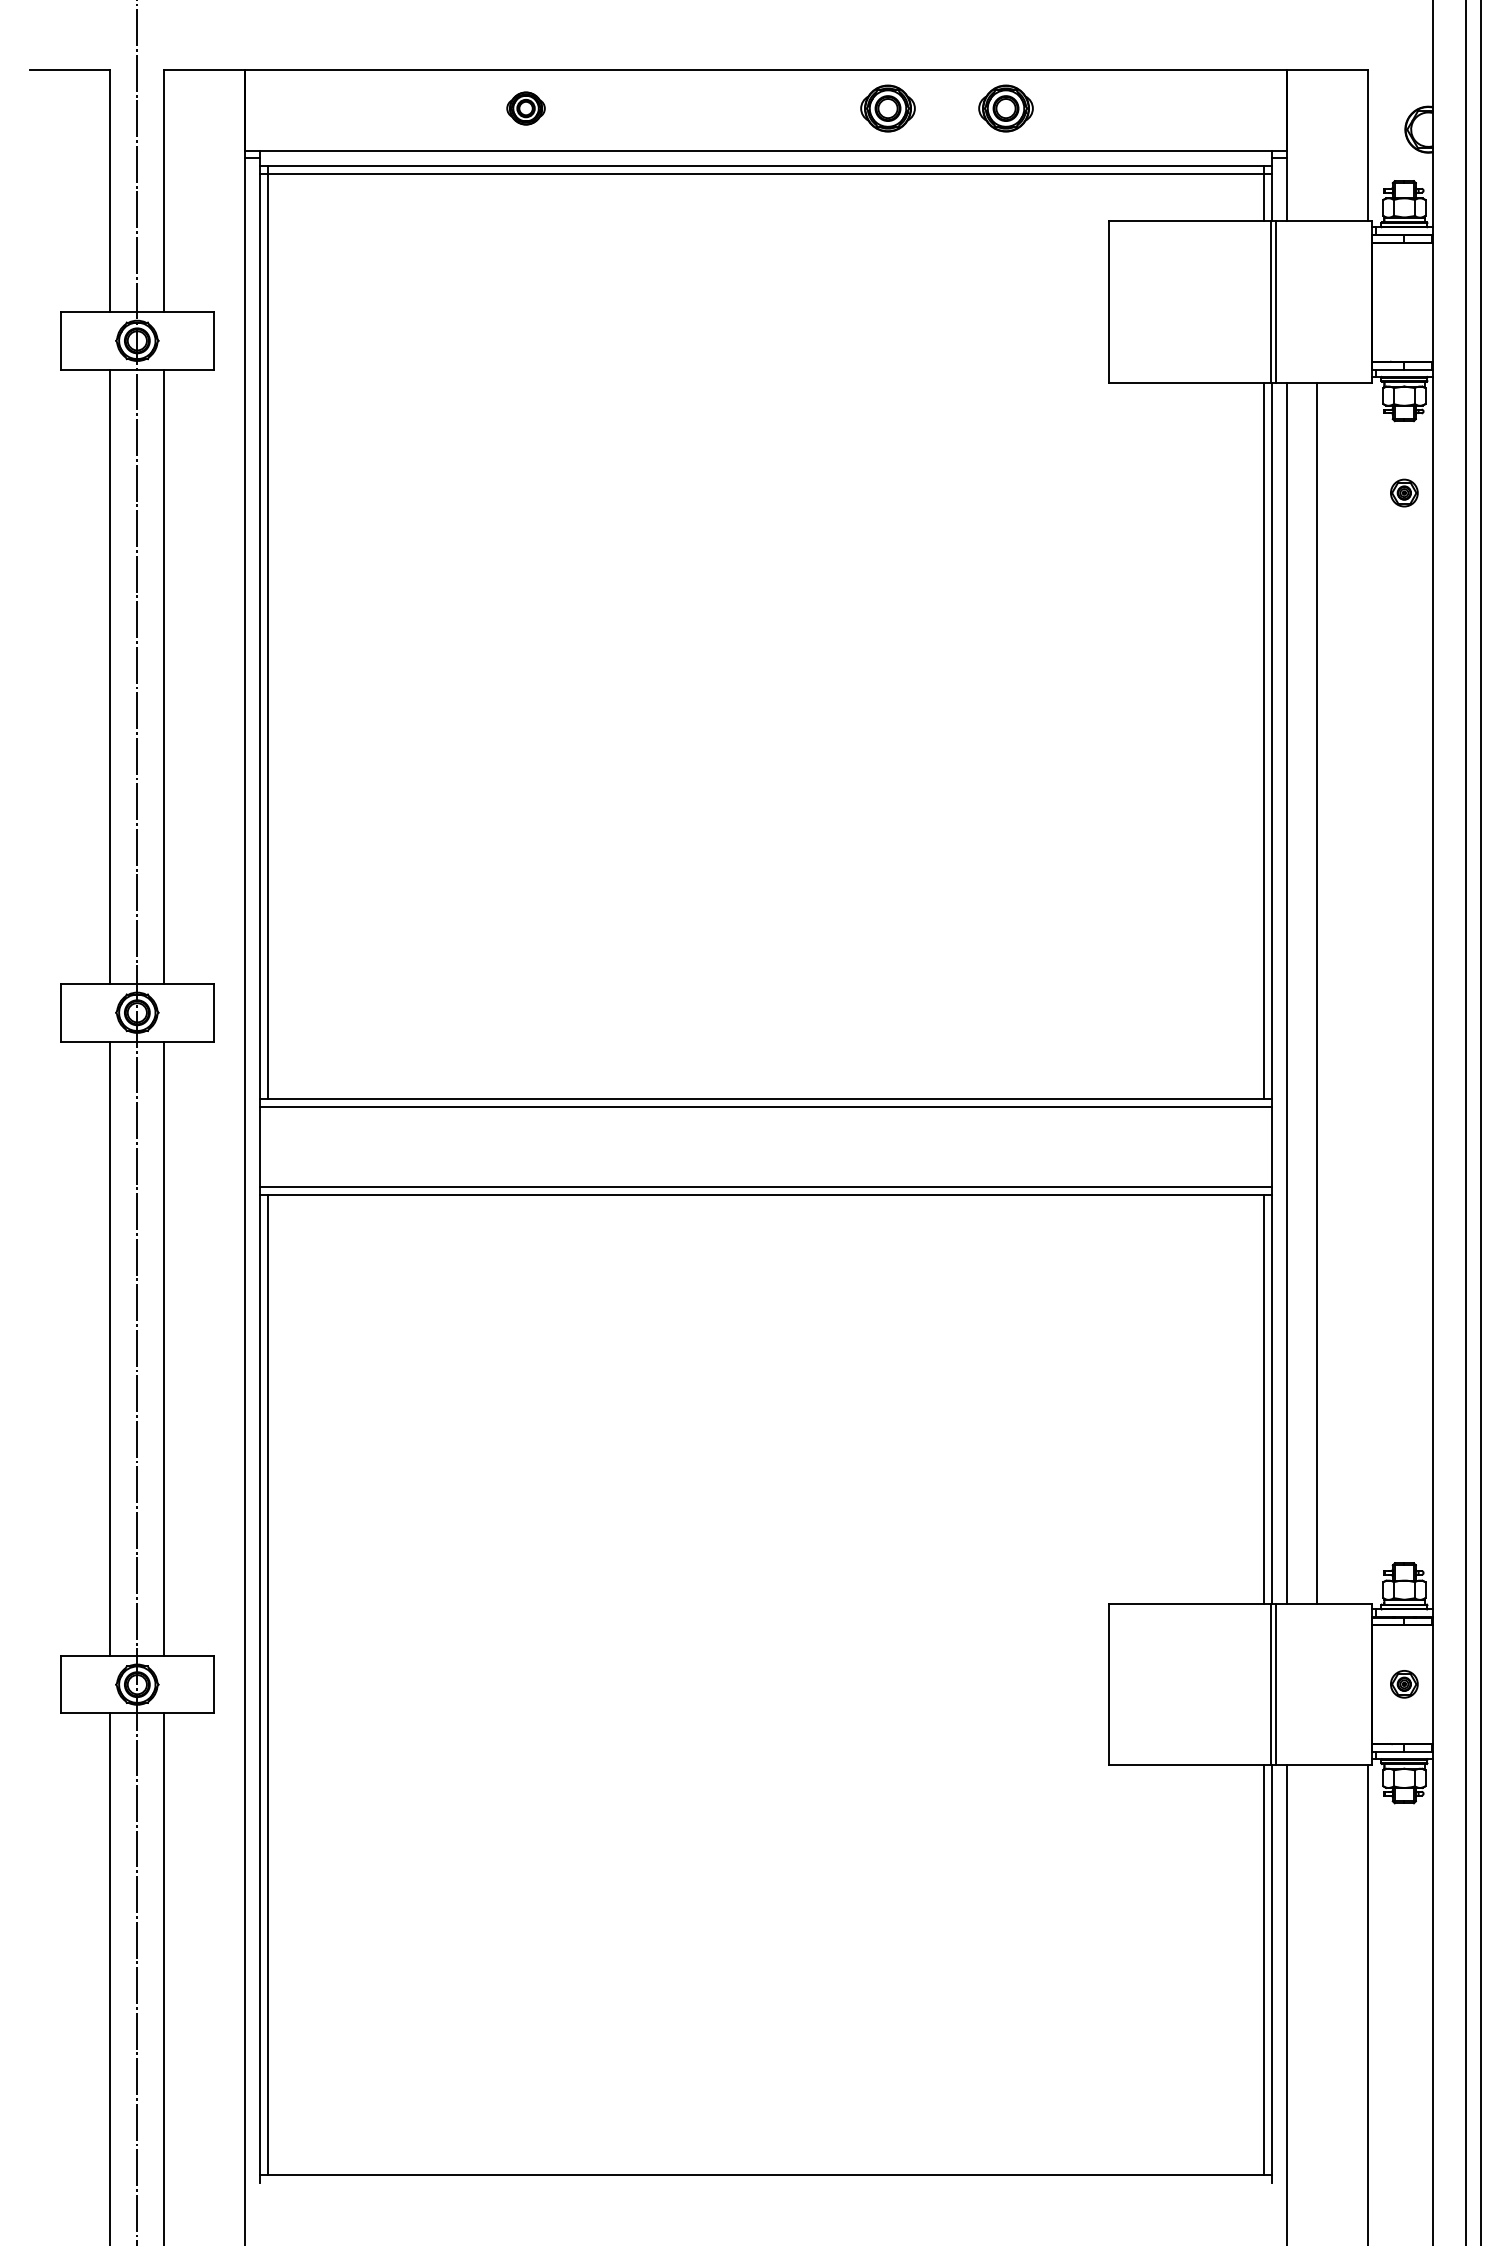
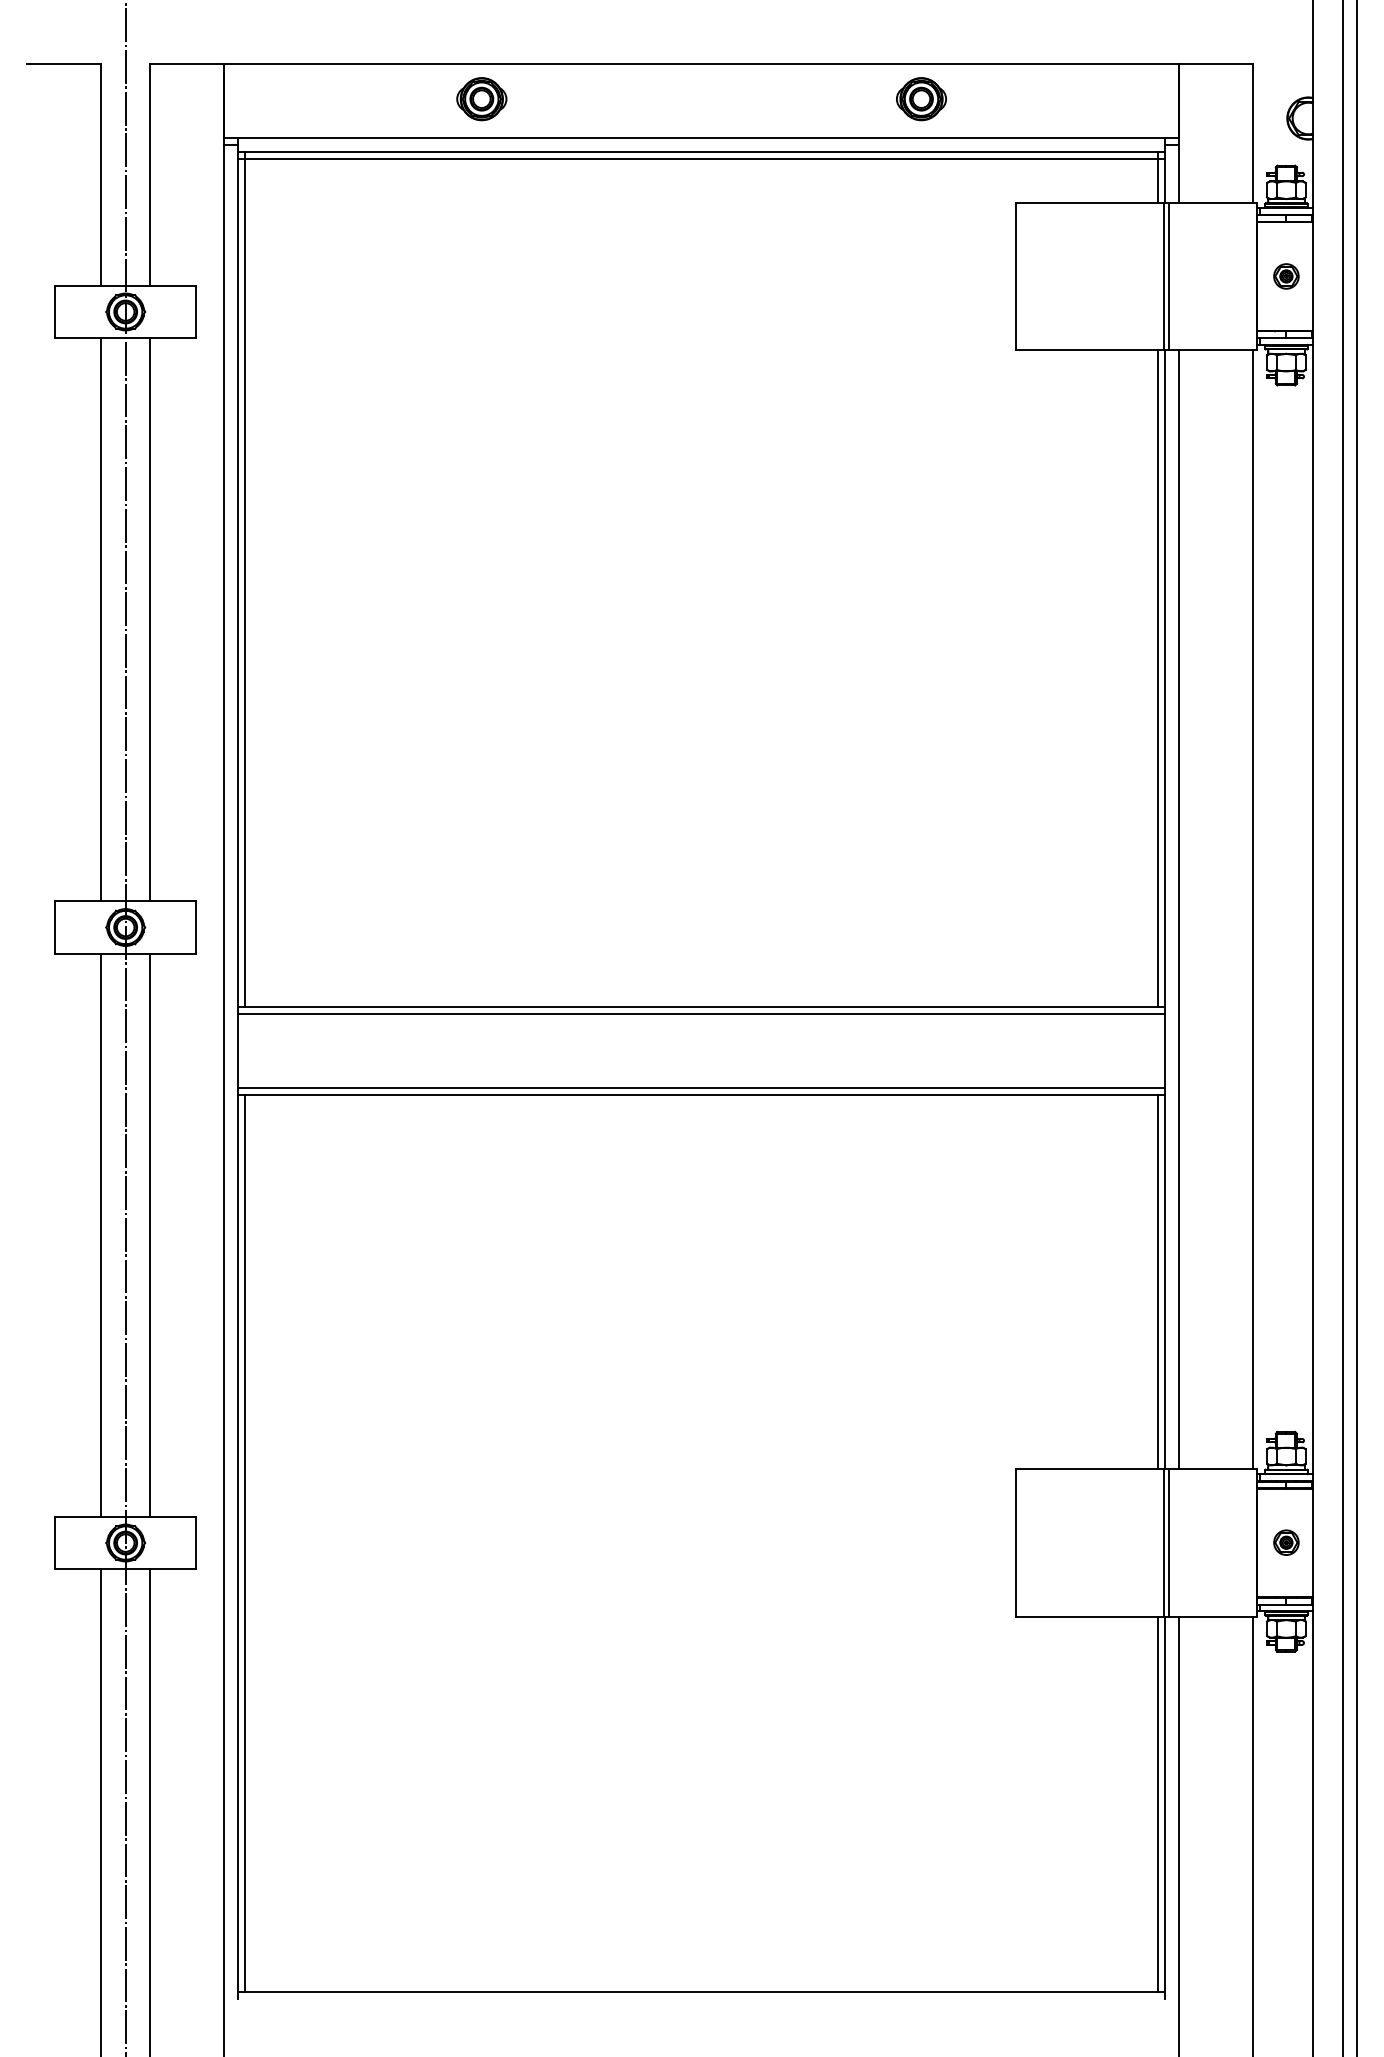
part: (525, 108) -> (481, 99), size x1.43
part: (887, 108) -> (812, 99), removed
part: (1404, 492) -> (1286, 275), moved
line: (1316, 992) -> (1252, 908), moved

